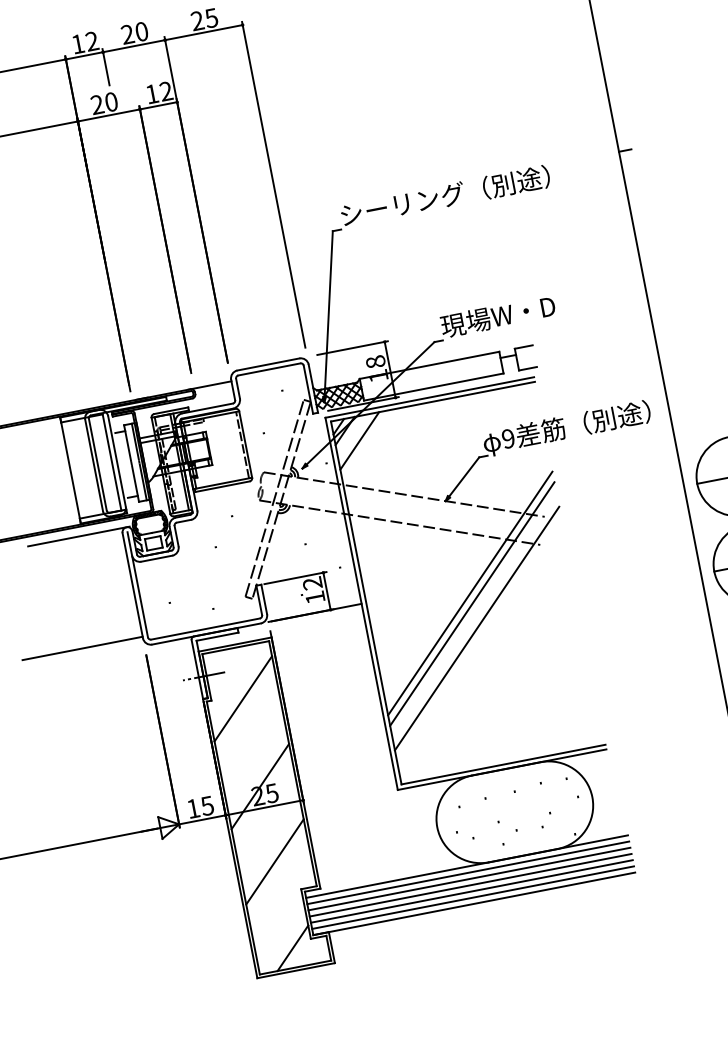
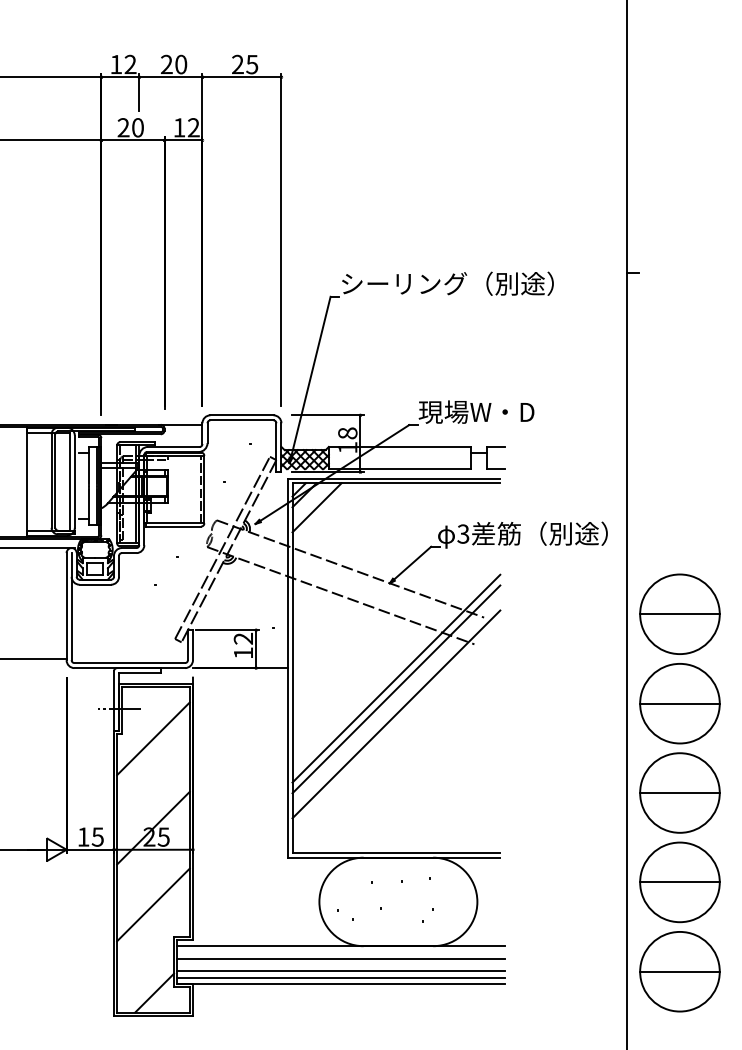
text: (508, 438) -> (463, 533), 9 -> 3
line: (468, 872) -> (341, 952), removed
line: (471, 885) -> (341, 965), removed

